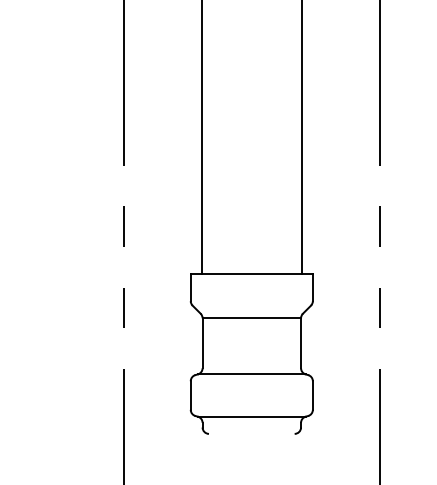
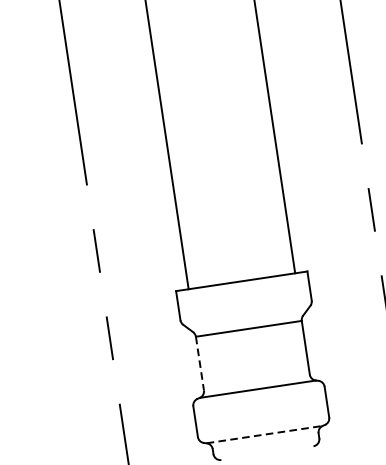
line: (202, 343) -> (199, 363), solid -> dashed
line: (251, 416) -> (264, 434), solid -> dashed

